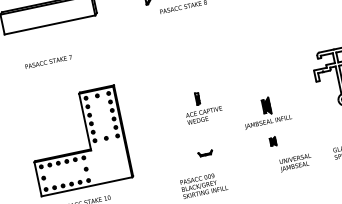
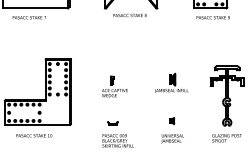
text: (47, 61) -> (28, 17), moved
part: (202, 106) -> (114, 86), moved
part: (265, 110) -> (171, 82), moved
part: (204, 153) -> (112, 123), moved
text: (295, 162) -> (172, 138), moved

